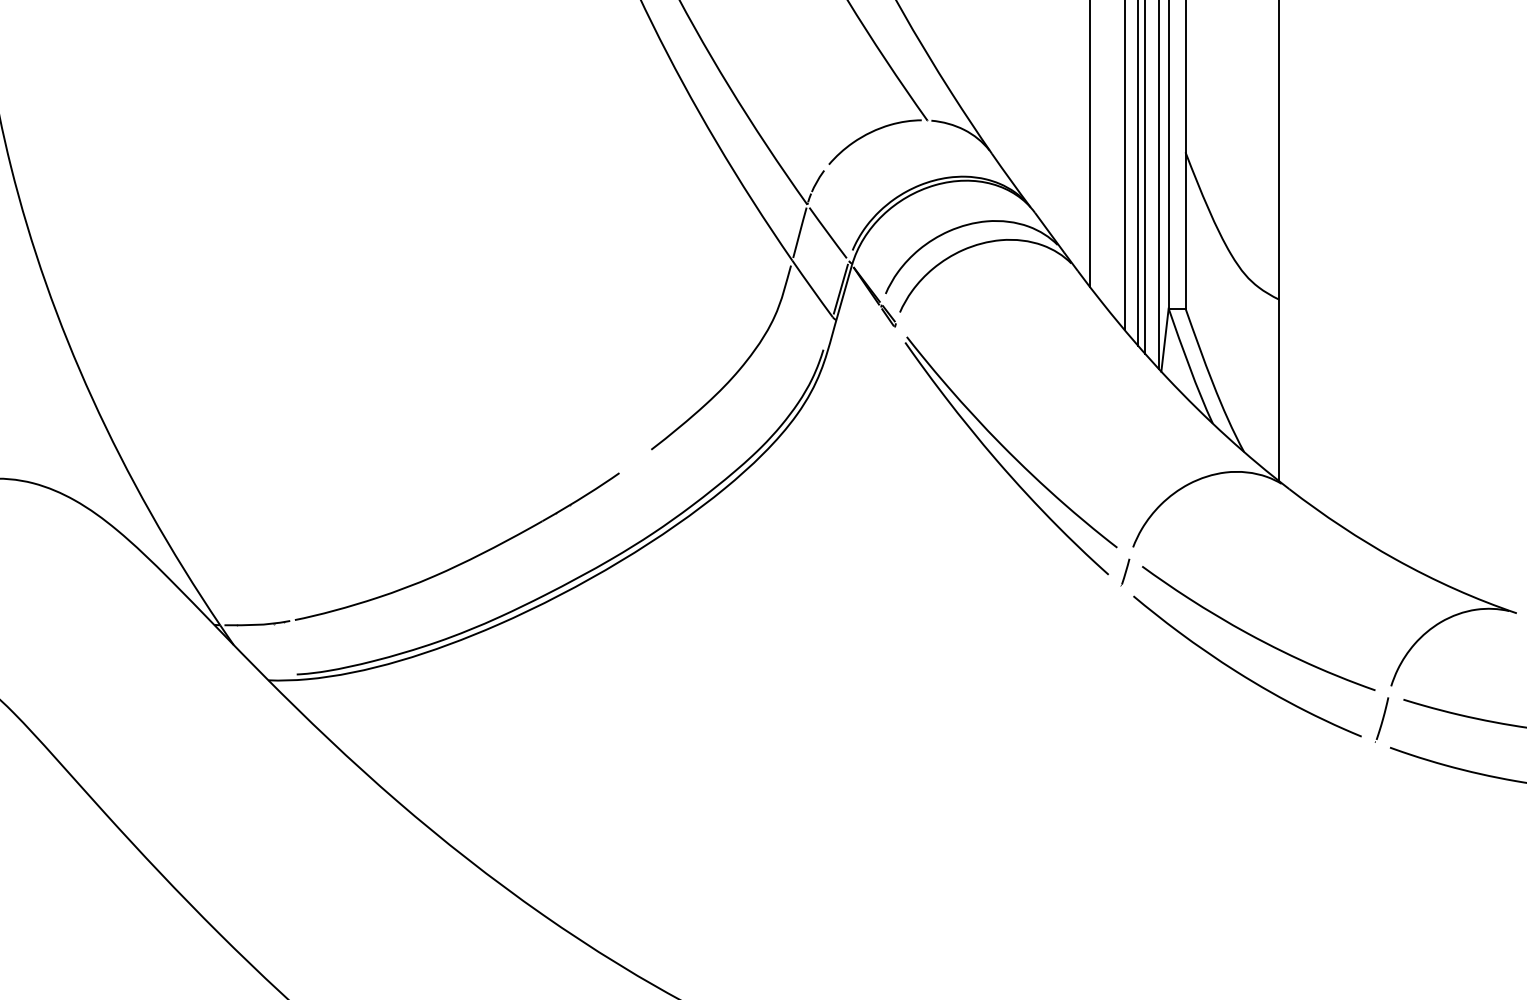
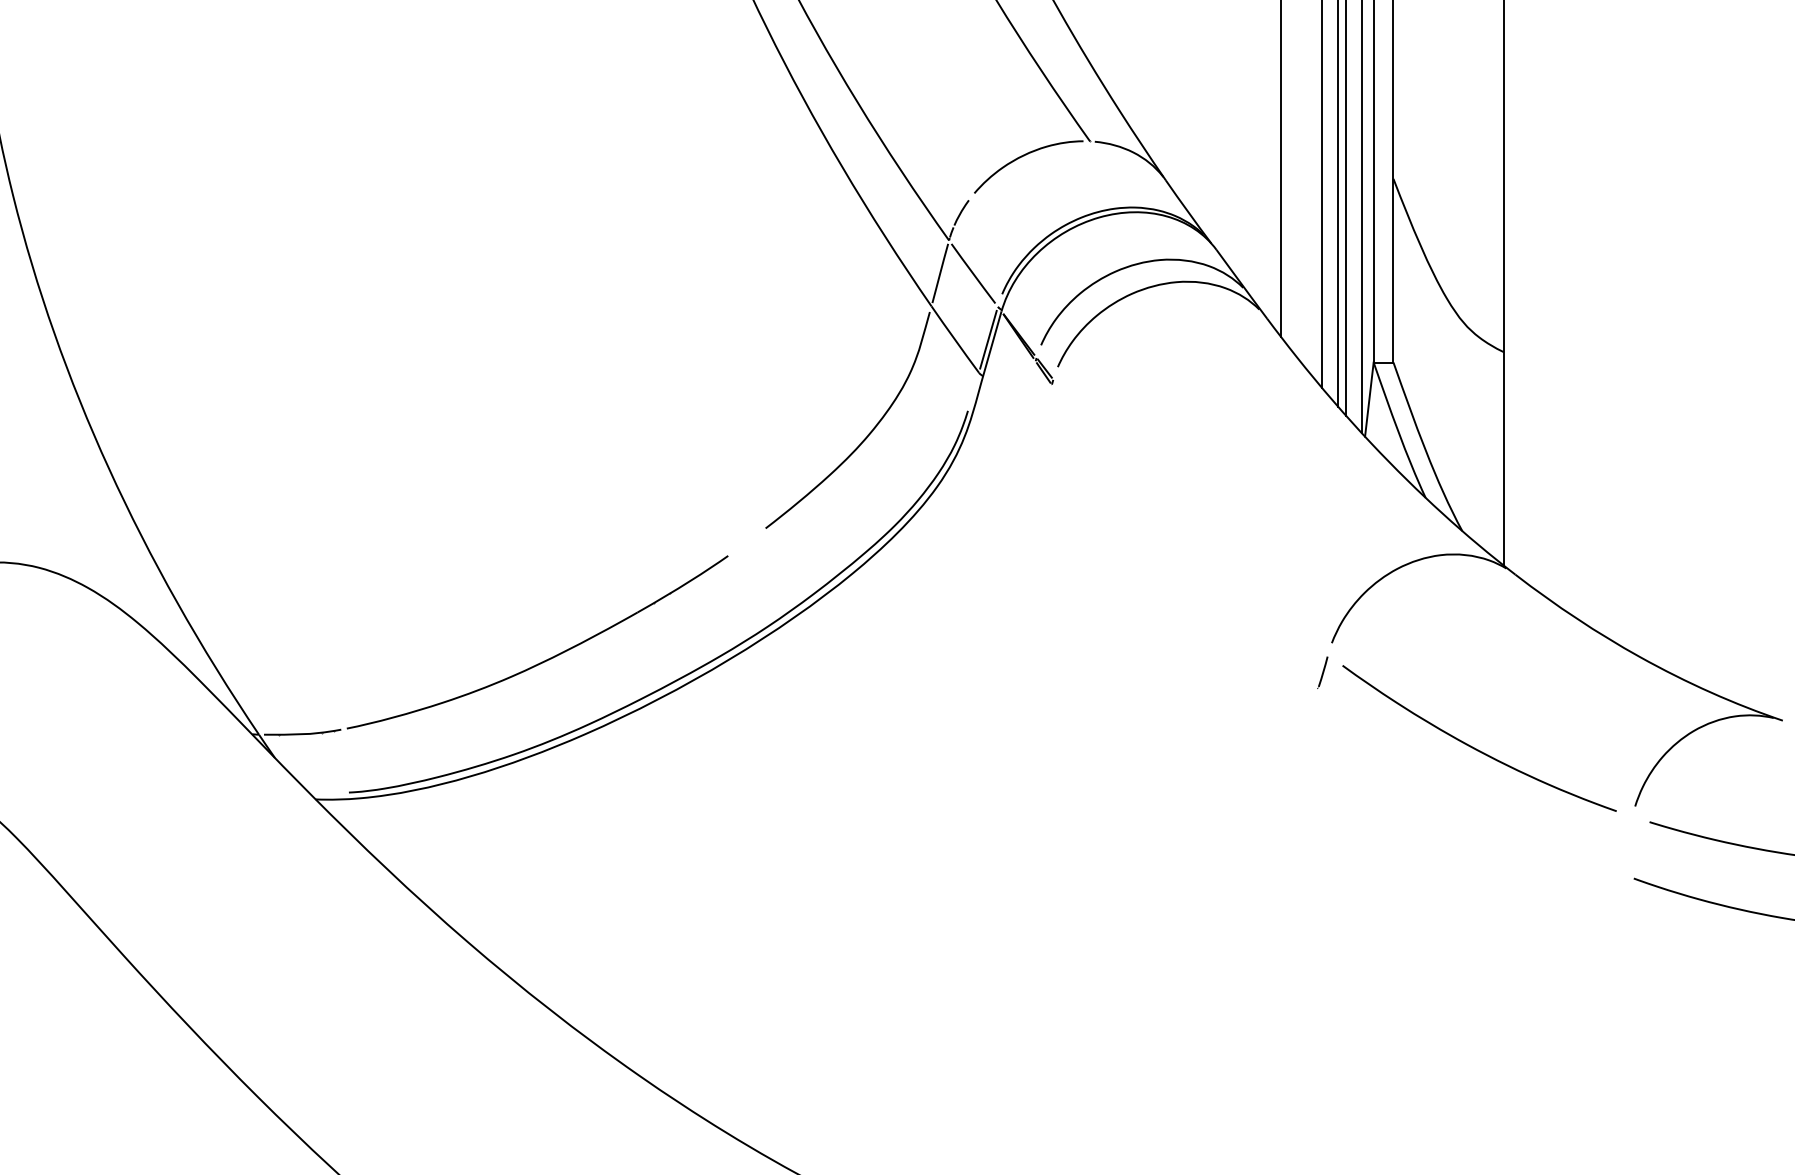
part: (1011, 455) -> (1188, 535), removed
curve: (1241, 673) -> (1459, 791), removed
line: (1382, 719) -> (1624, 845), removed

